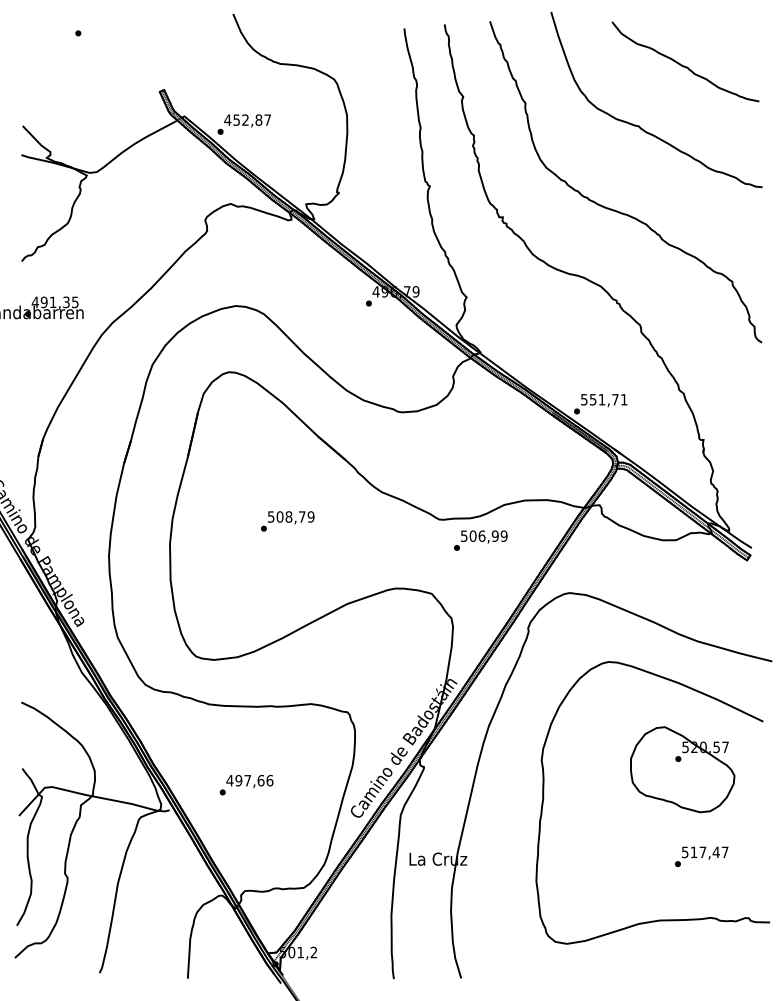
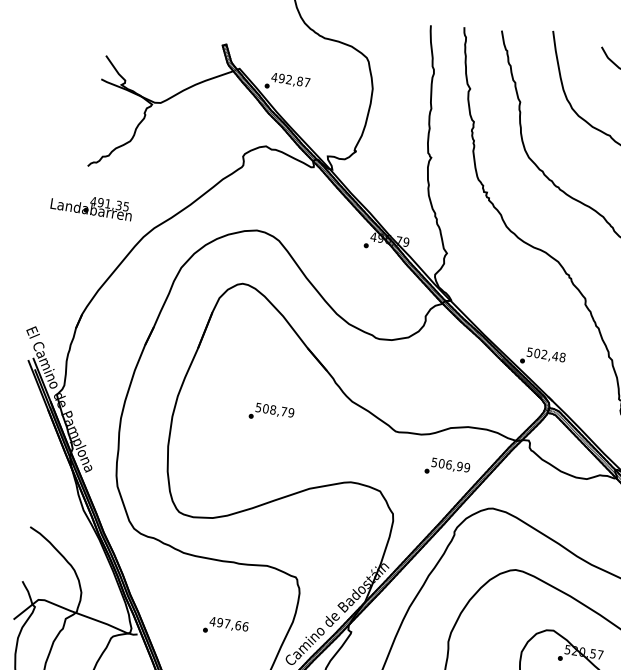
text: (236, 119) -> (281, 78), 452,87 -> 492,87
text: (608, 399) -> (549, 355), 551,71 -> 502,48
text: (480, 540) -> (447, 468), moved
text: (246, 785) -> (225, 627), moved

